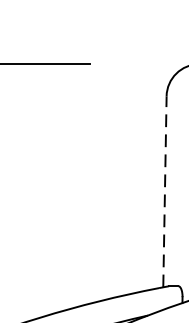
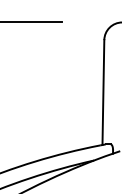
line: (165, 191) -> (103, 92), dashed -> solid

